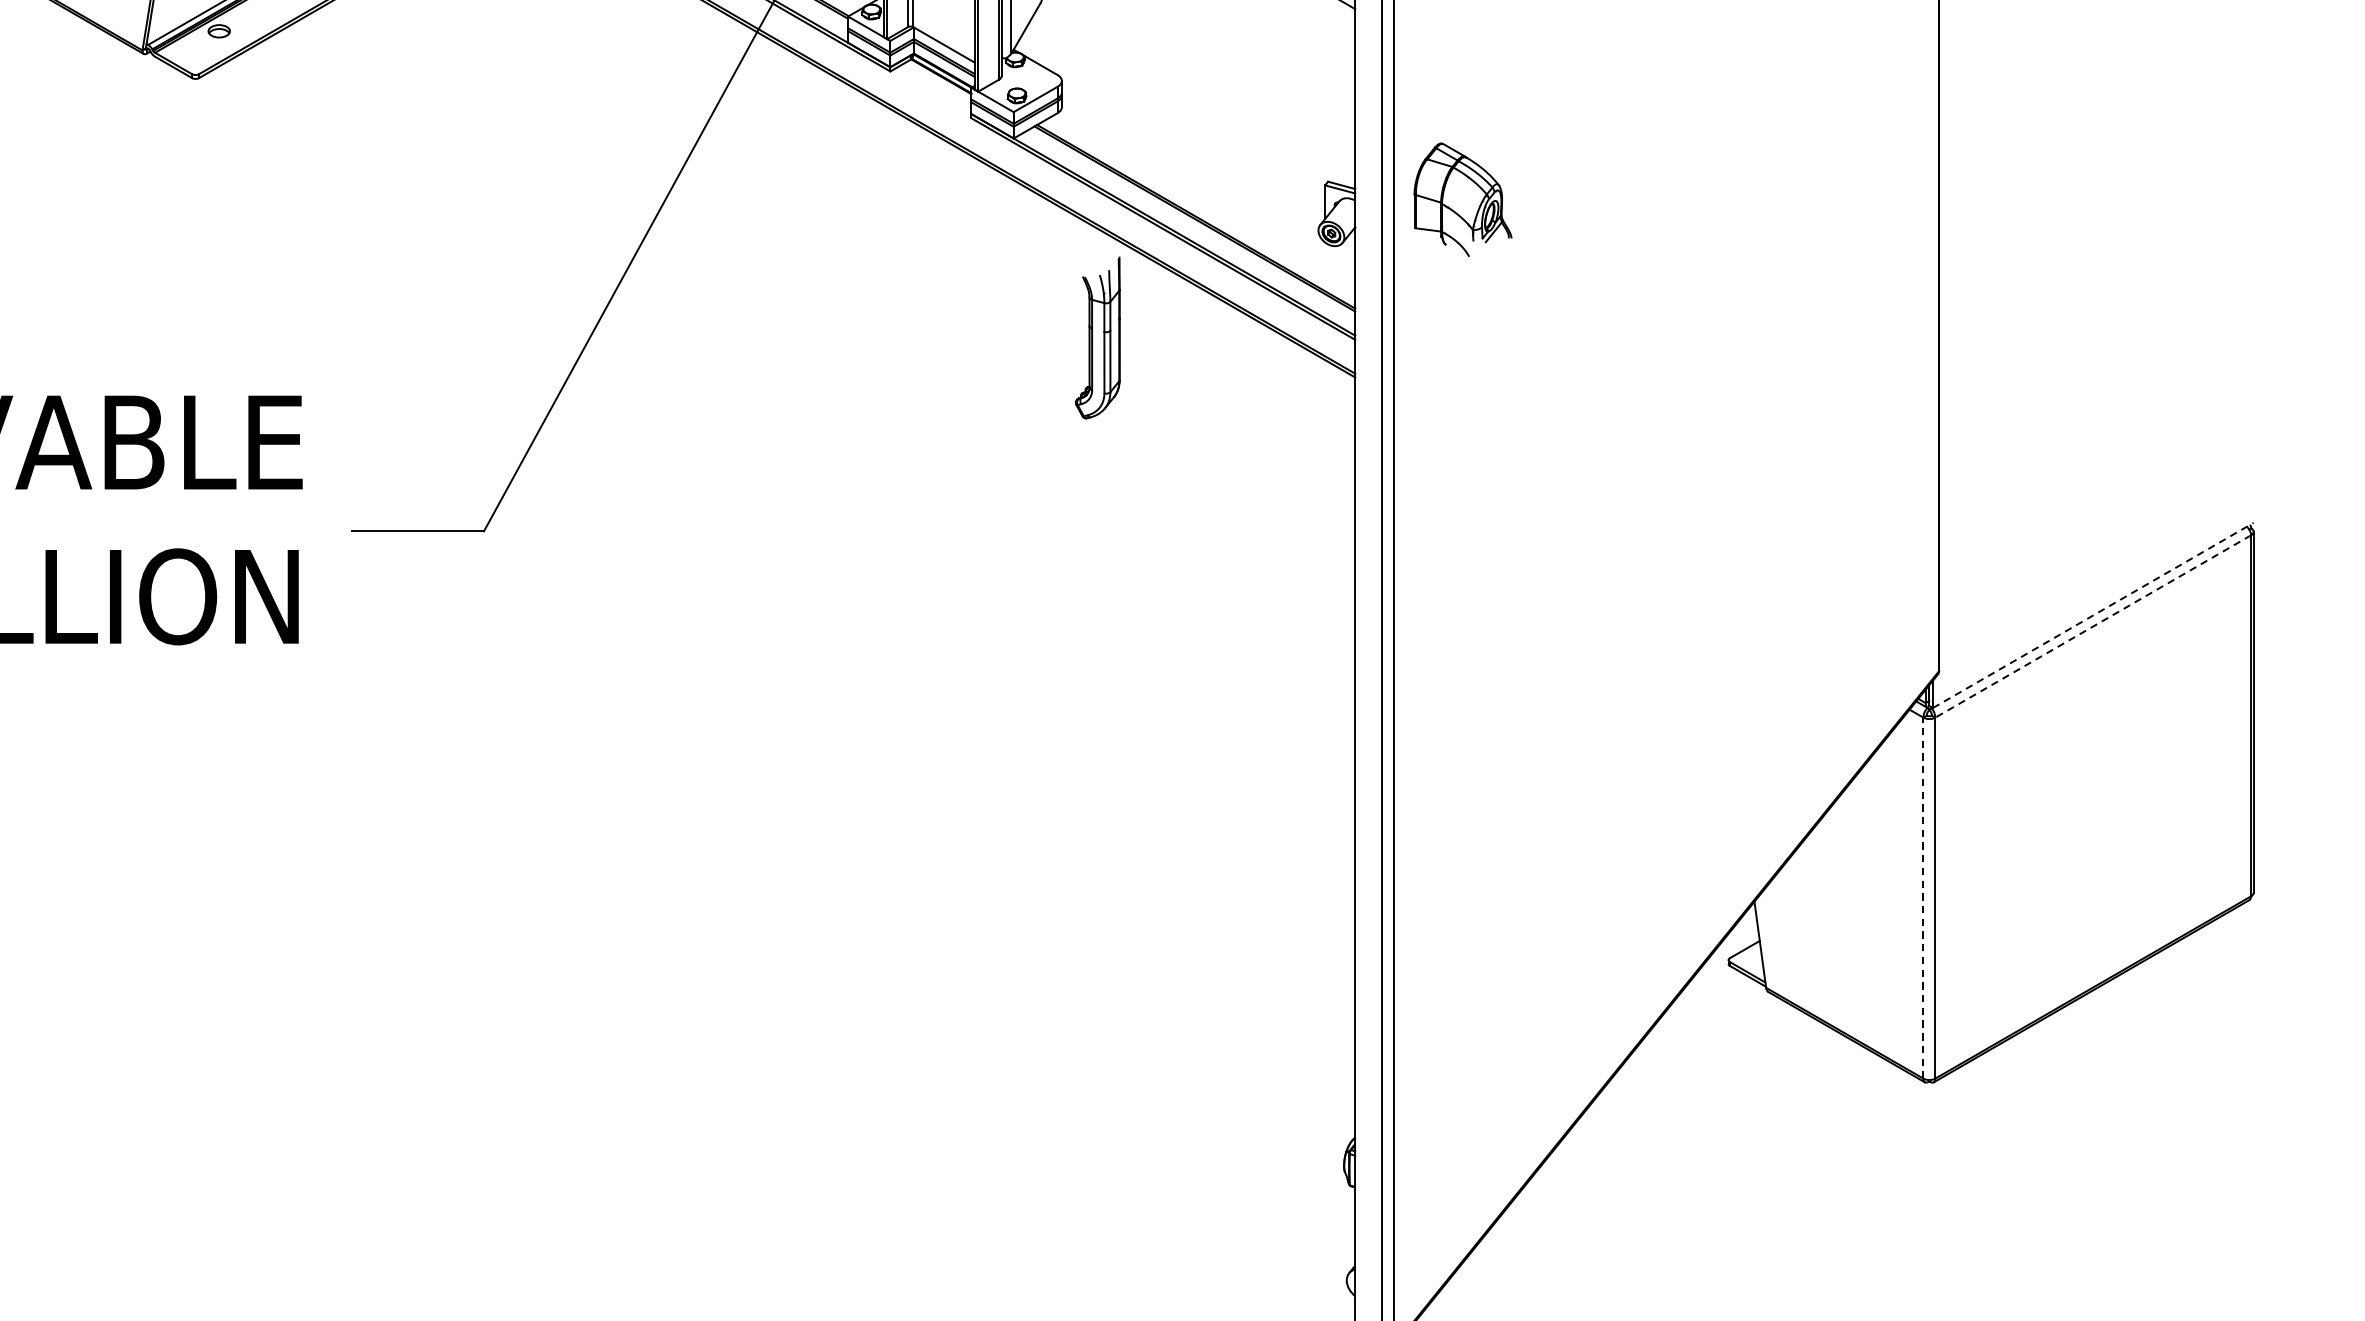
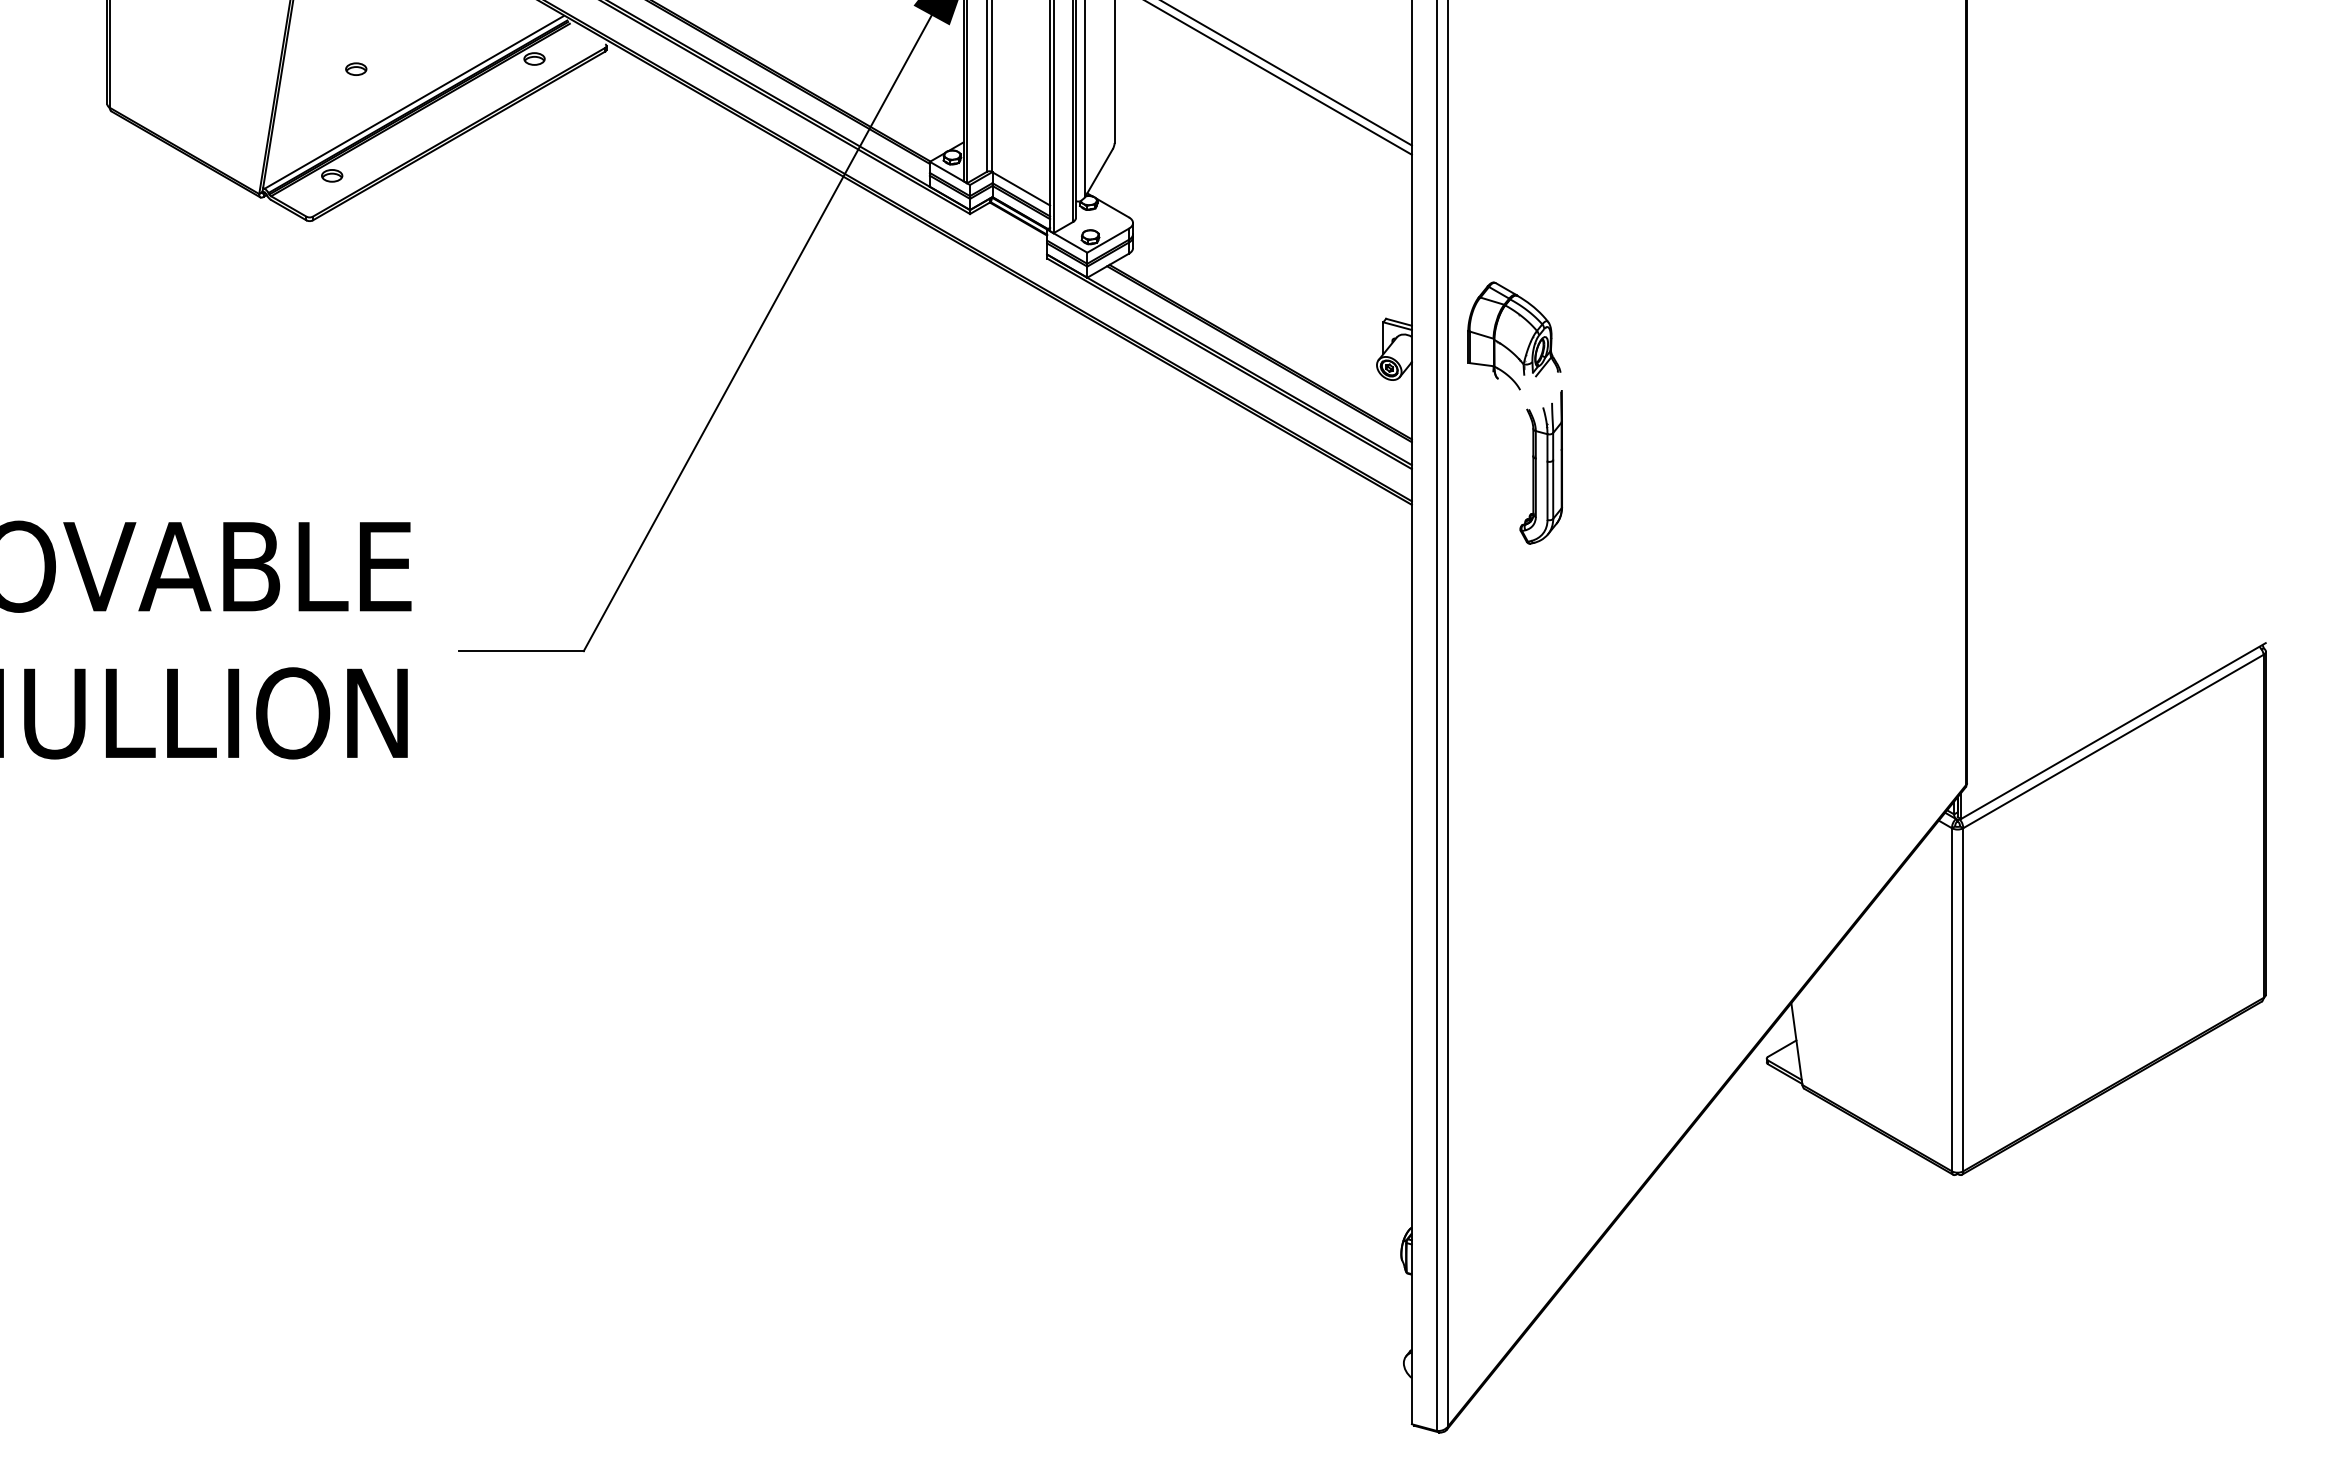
part: (1097, 338) -> (1540, 467), moved
line: (2093, 615) -> (2113, 731), dashed -> solid
line: (2092, 626) -> (2112, 741), dashed -> solid
line: (1922, 897) -> (1951, 999), dashed -> solid

